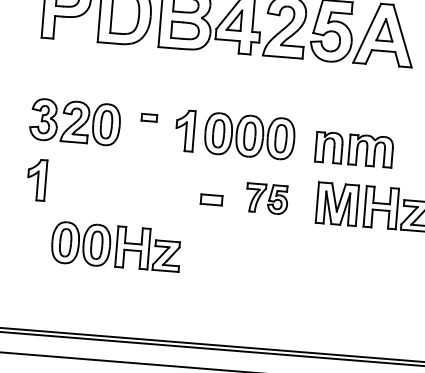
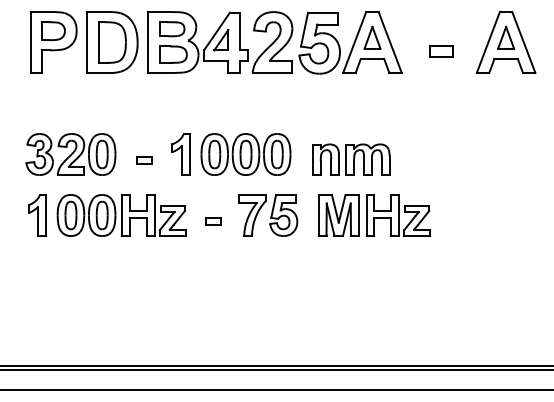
part: (149, 118) -> (144, 160), moved
part: (267, 198) -> (268, 215), size x1.43
part: (212, 200) -> (213, 221), size x0.71
part: (116, 246) -> (121, 215), moved

